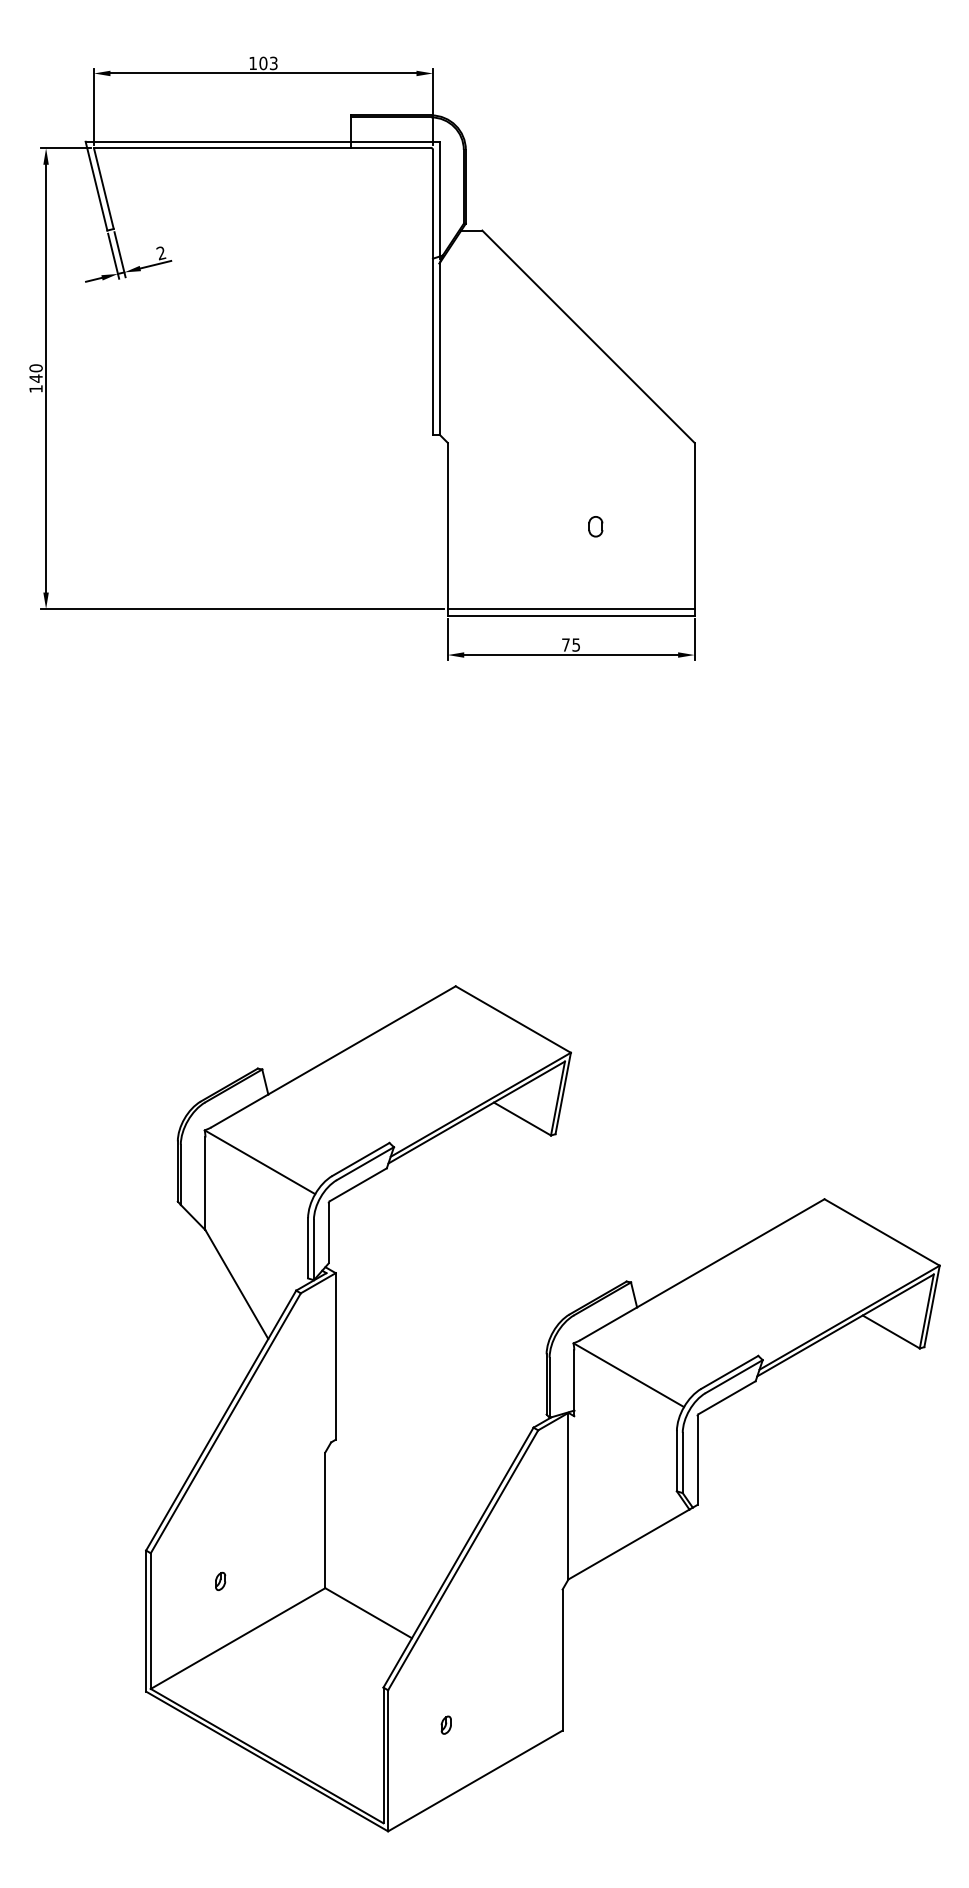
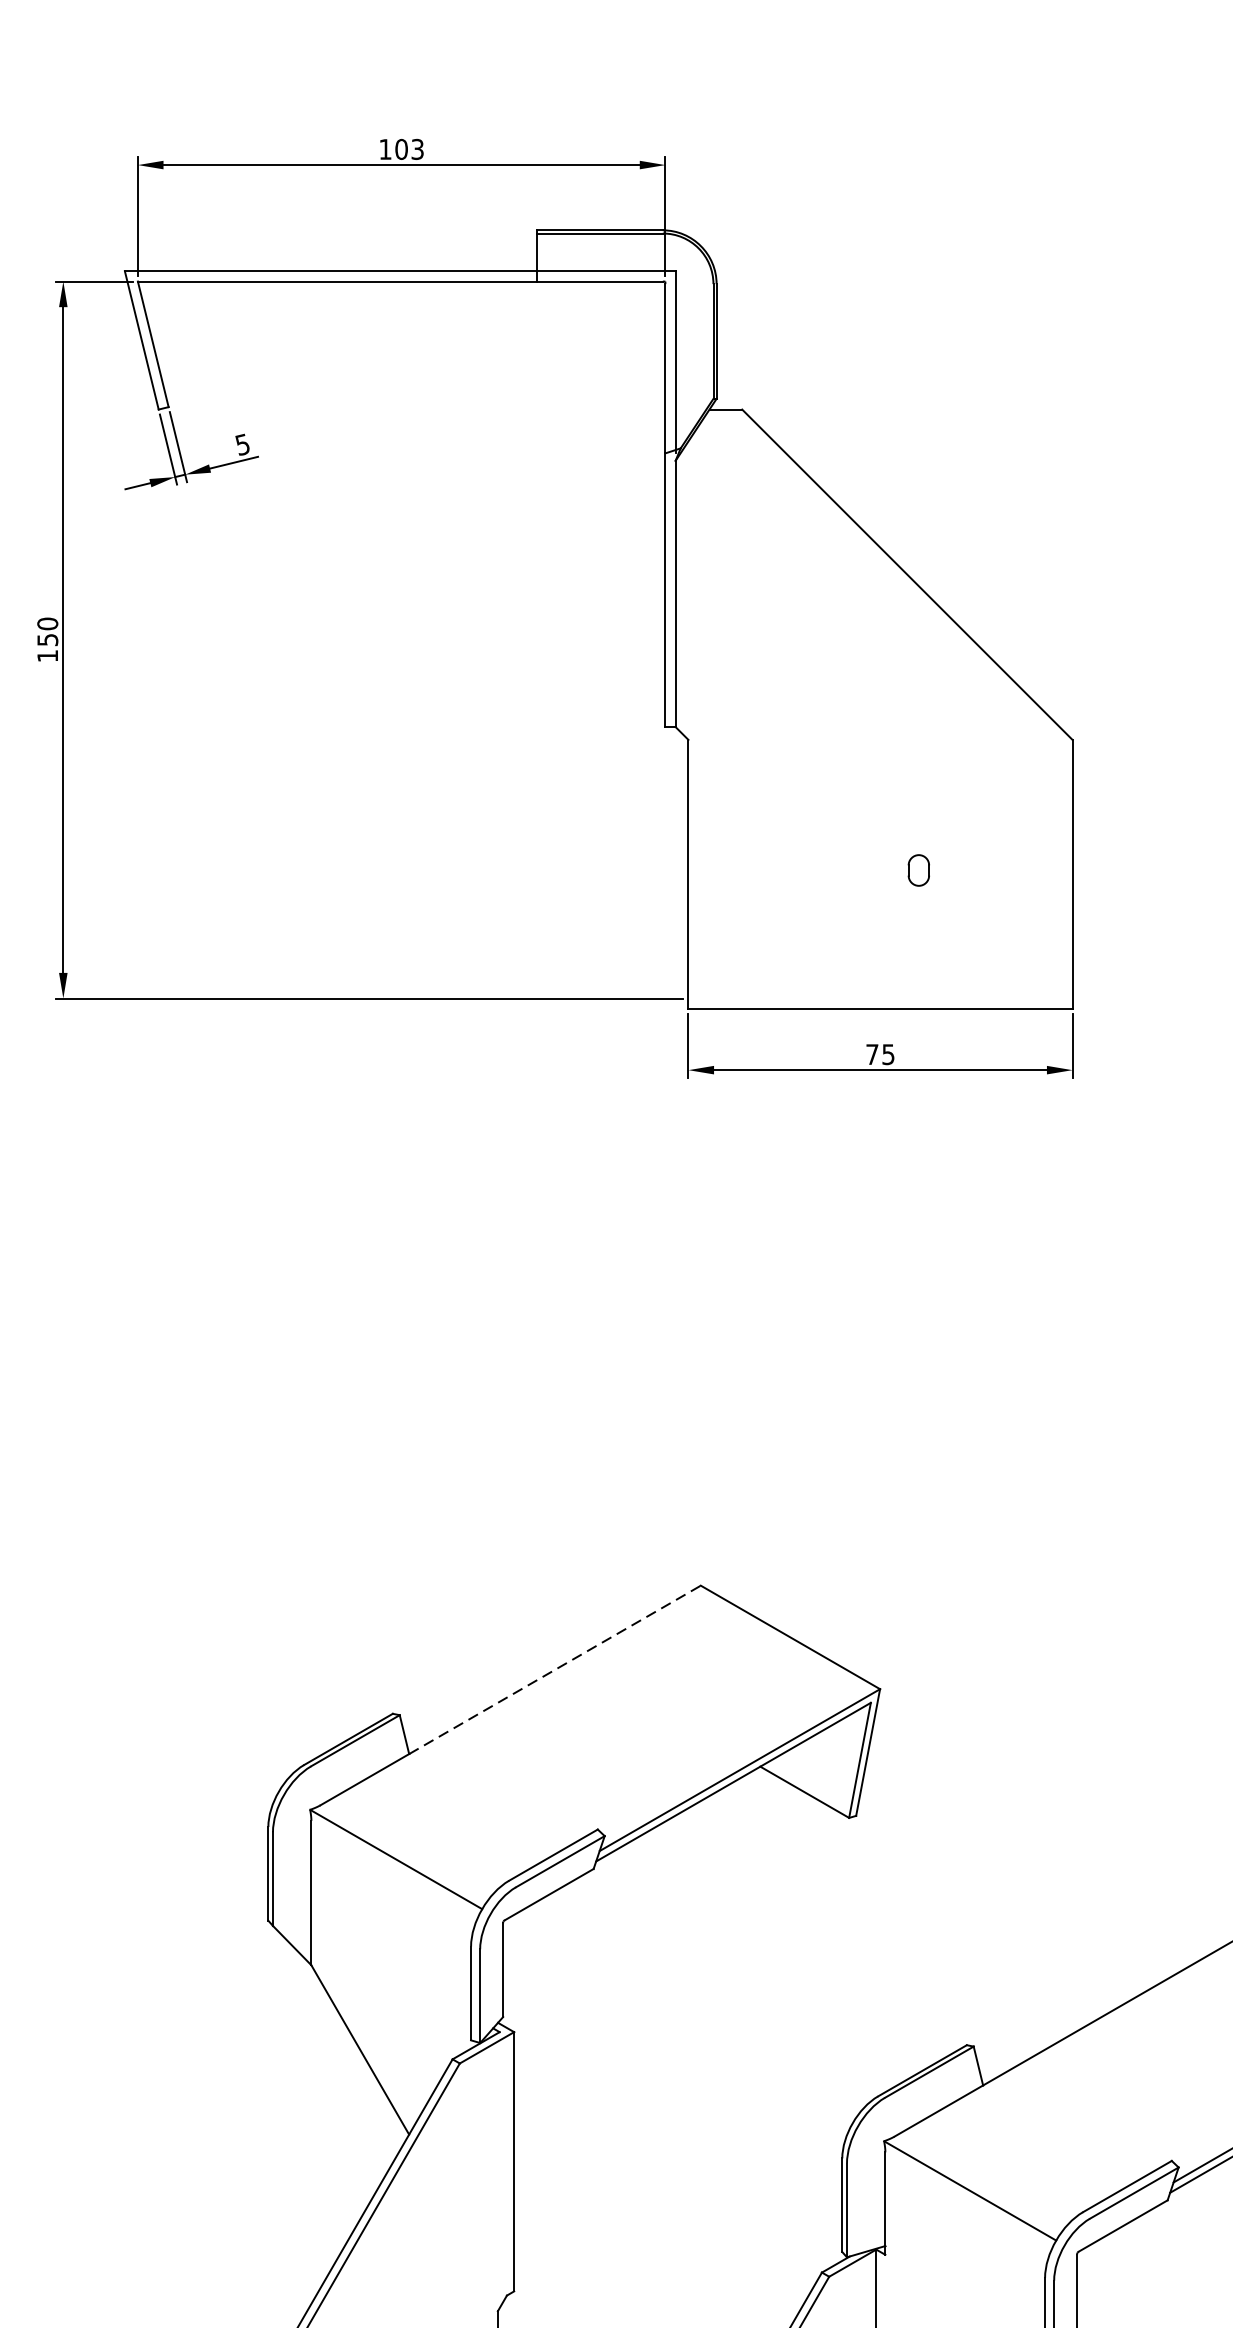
text: (161, 253) -> (242, 445), 2 -> 5
text: (35, 378) -> (46, 639), 140 -> 150
line: (570, 609) -> (879, 999), removed
line: (362, 1040) -> (555, 1670), solid -> dashed

